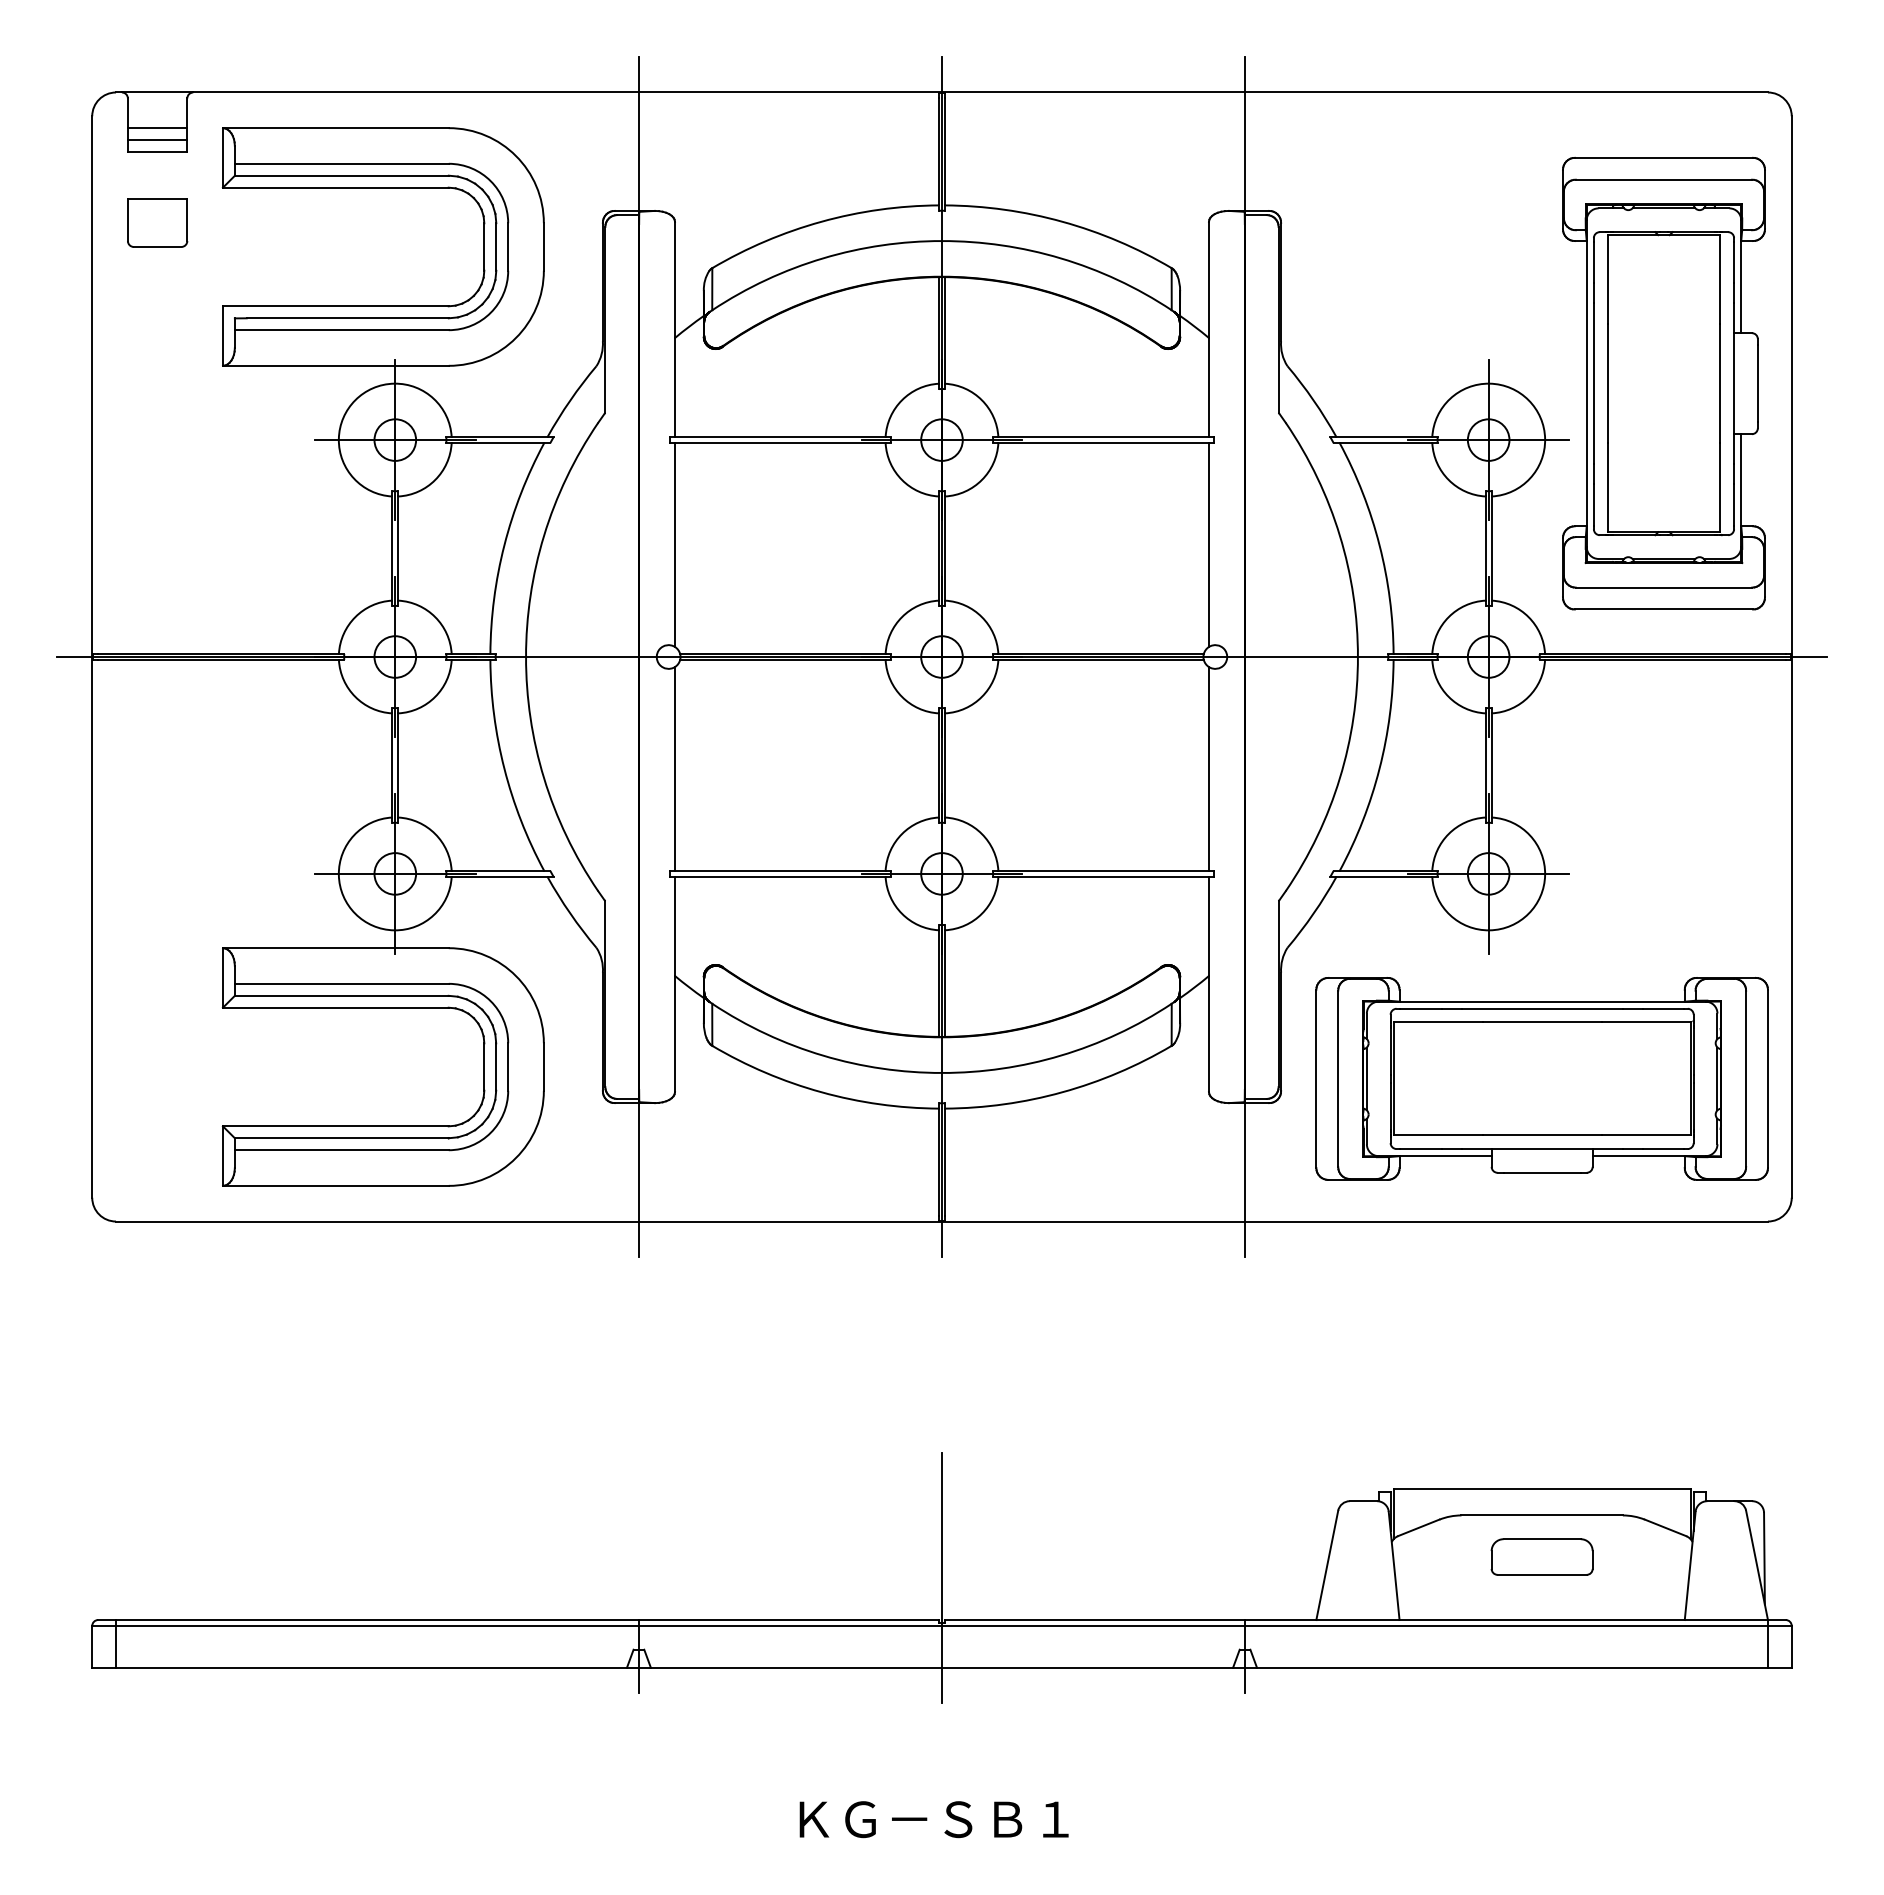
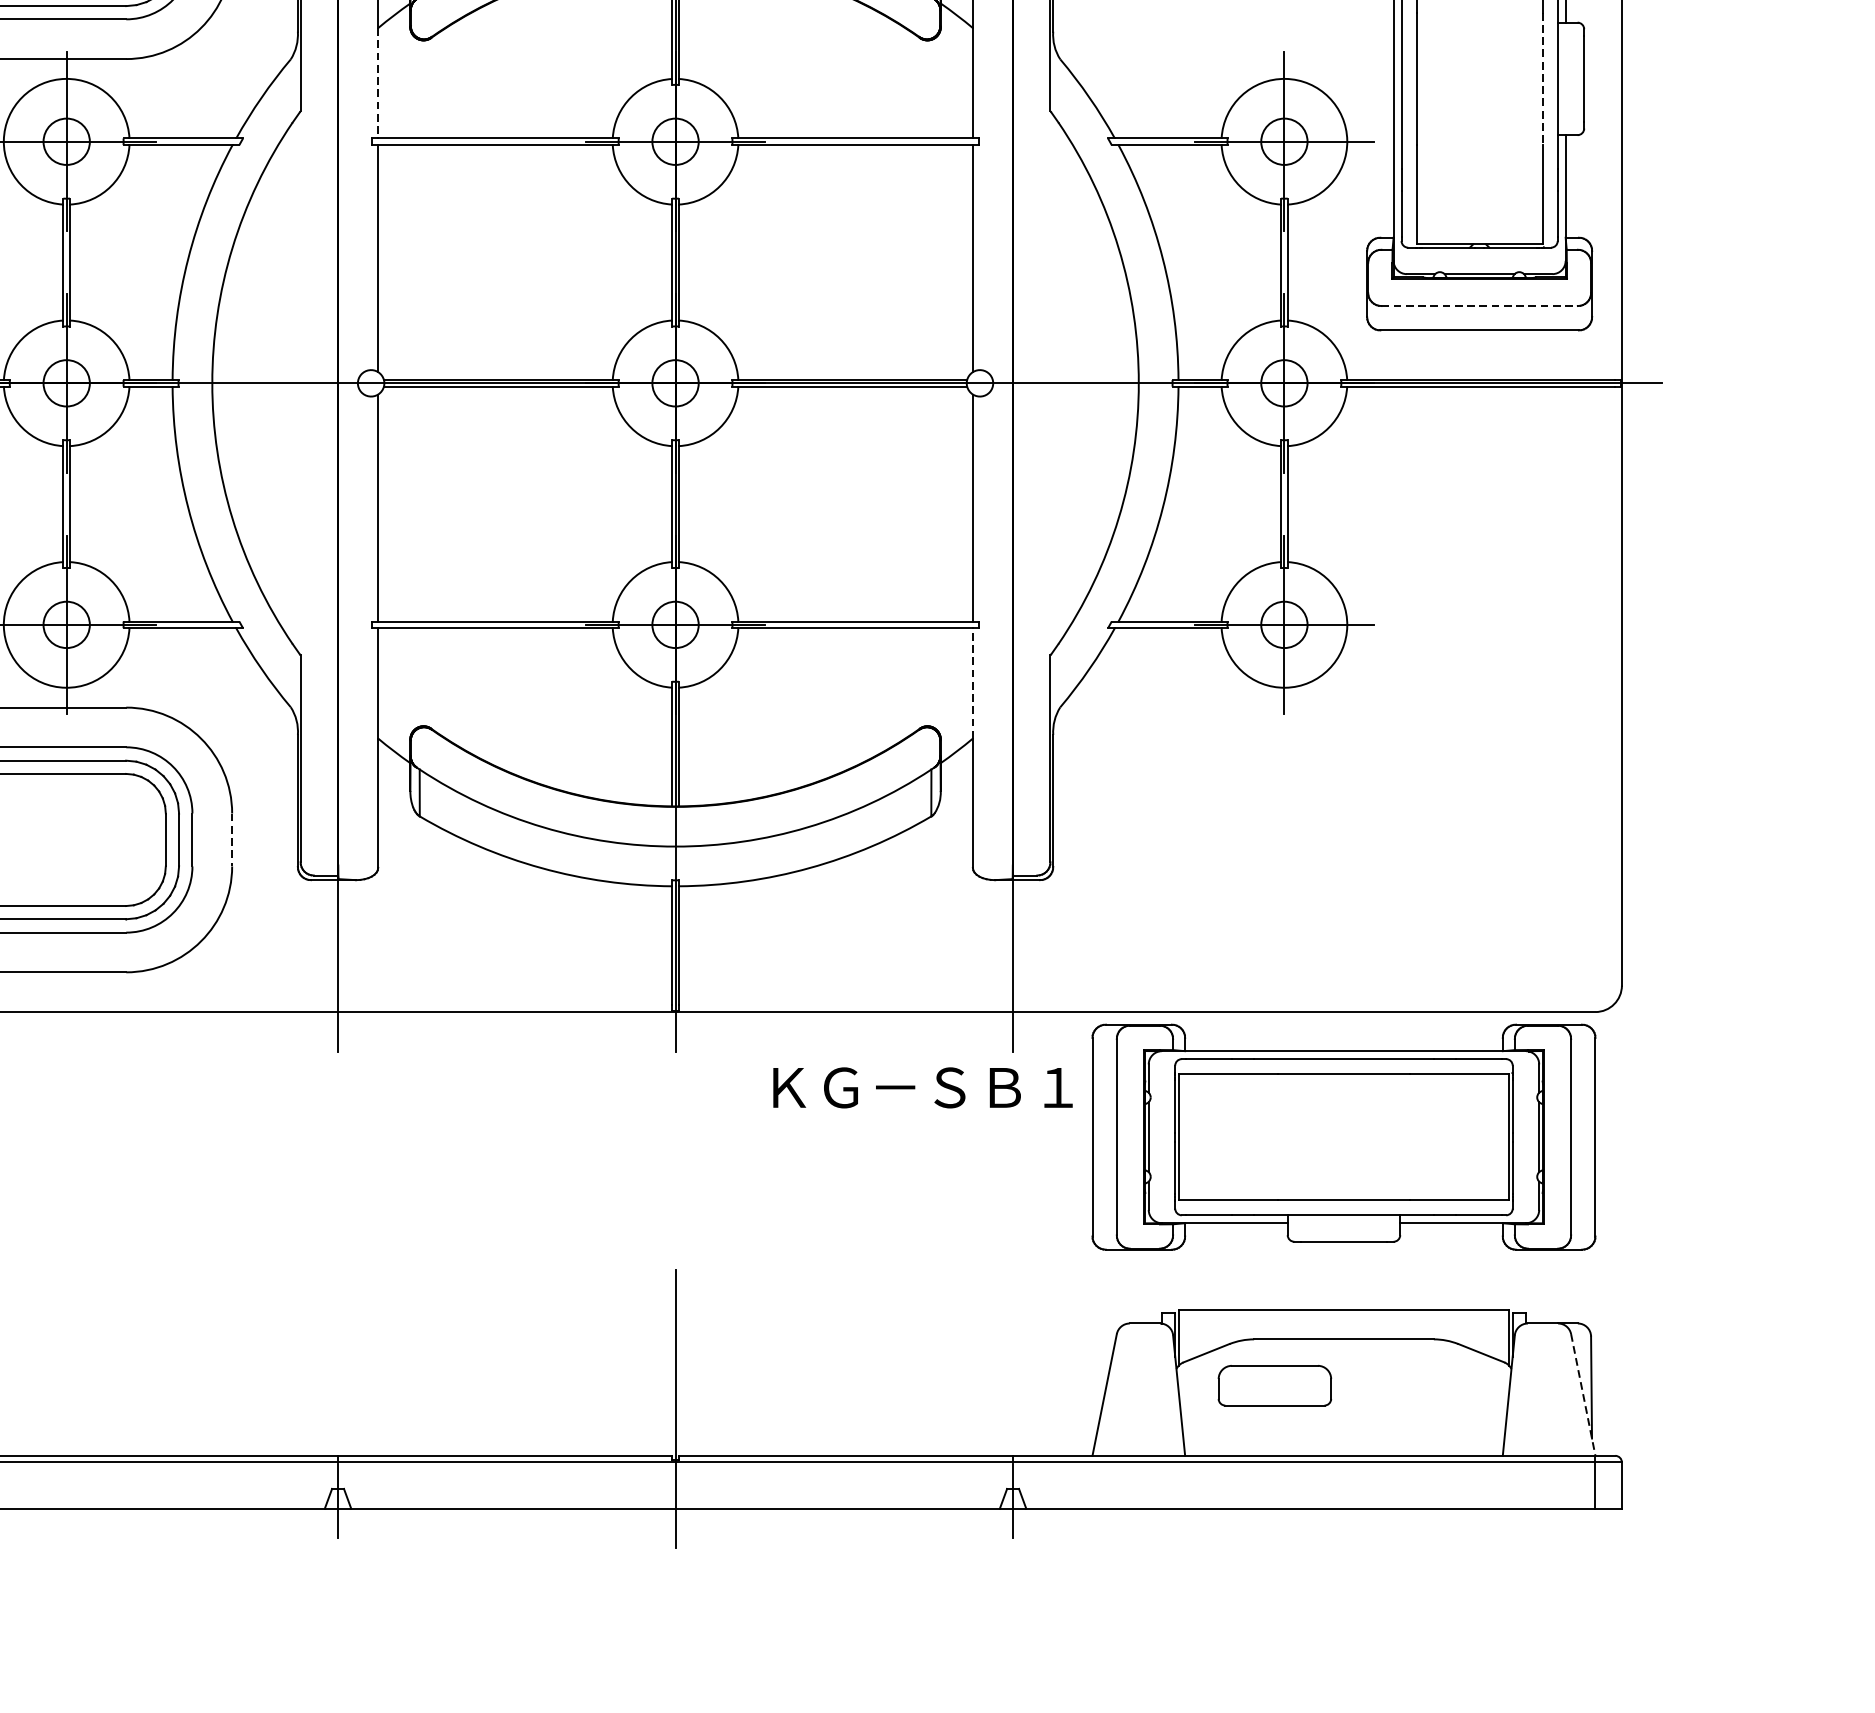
line: (1720, 384) -> (1542, 79), solid -> dashed
line: (675, 387) -> (378, 83), solid -> dashed
line: (1664, 587) -> (1480, 305), solid -> dashed
line: (1208, 926) -> (972, 683), solid -> dashed
line: (543, 1067) -> (231, 840), solid -> dashed
part: (1541, 1078) -> (1343, 1136), moved
part: (1541, 1556) -> (1274, 1385), moved
line: (1757, 1565) -> (1583, 1395), solid -> dashed
text: (933, 1819) -> (922, 1087), moved

